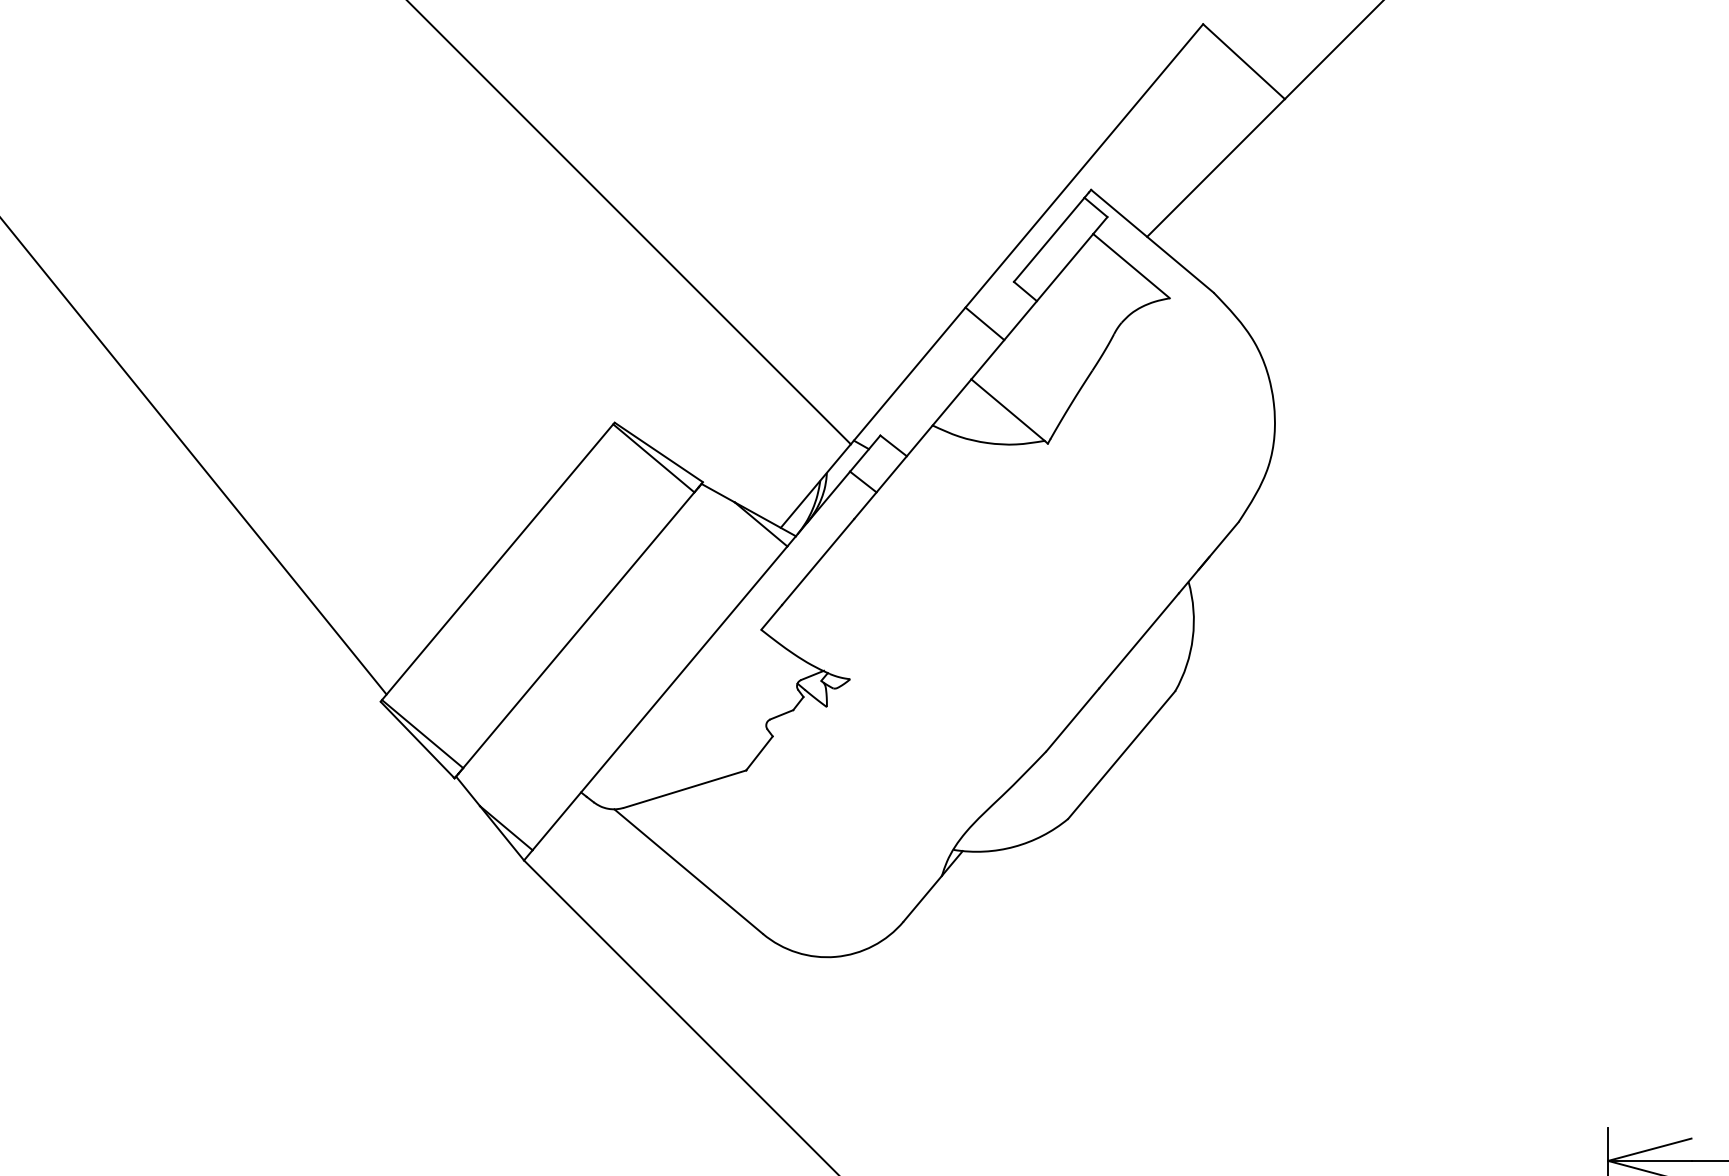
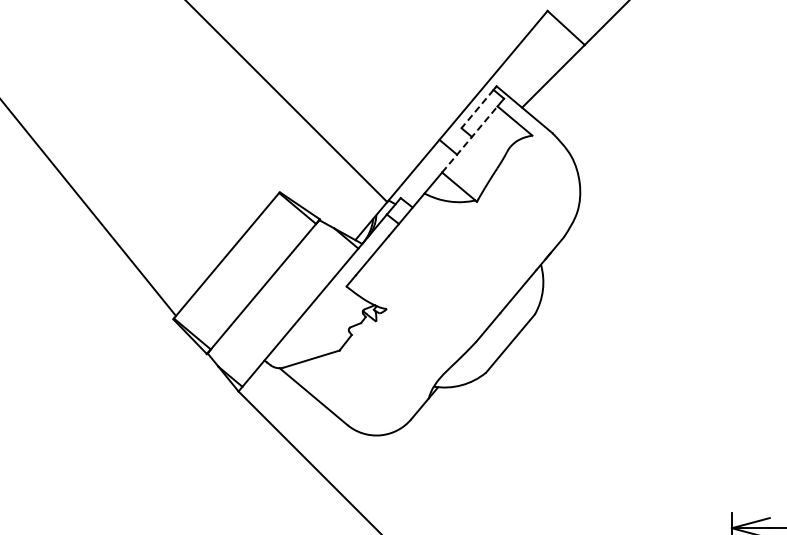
line: (1049, 240) -> (477, 109), solid -> dashed
line: (1033, 306) -> (470, 139), solid -> dashed

